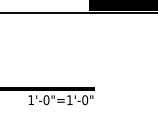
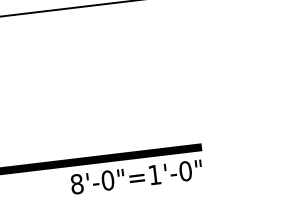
text: (31, 100) -> (77, 184), 1'-0"=1'-0" -> 8'-0"=1'-0"

